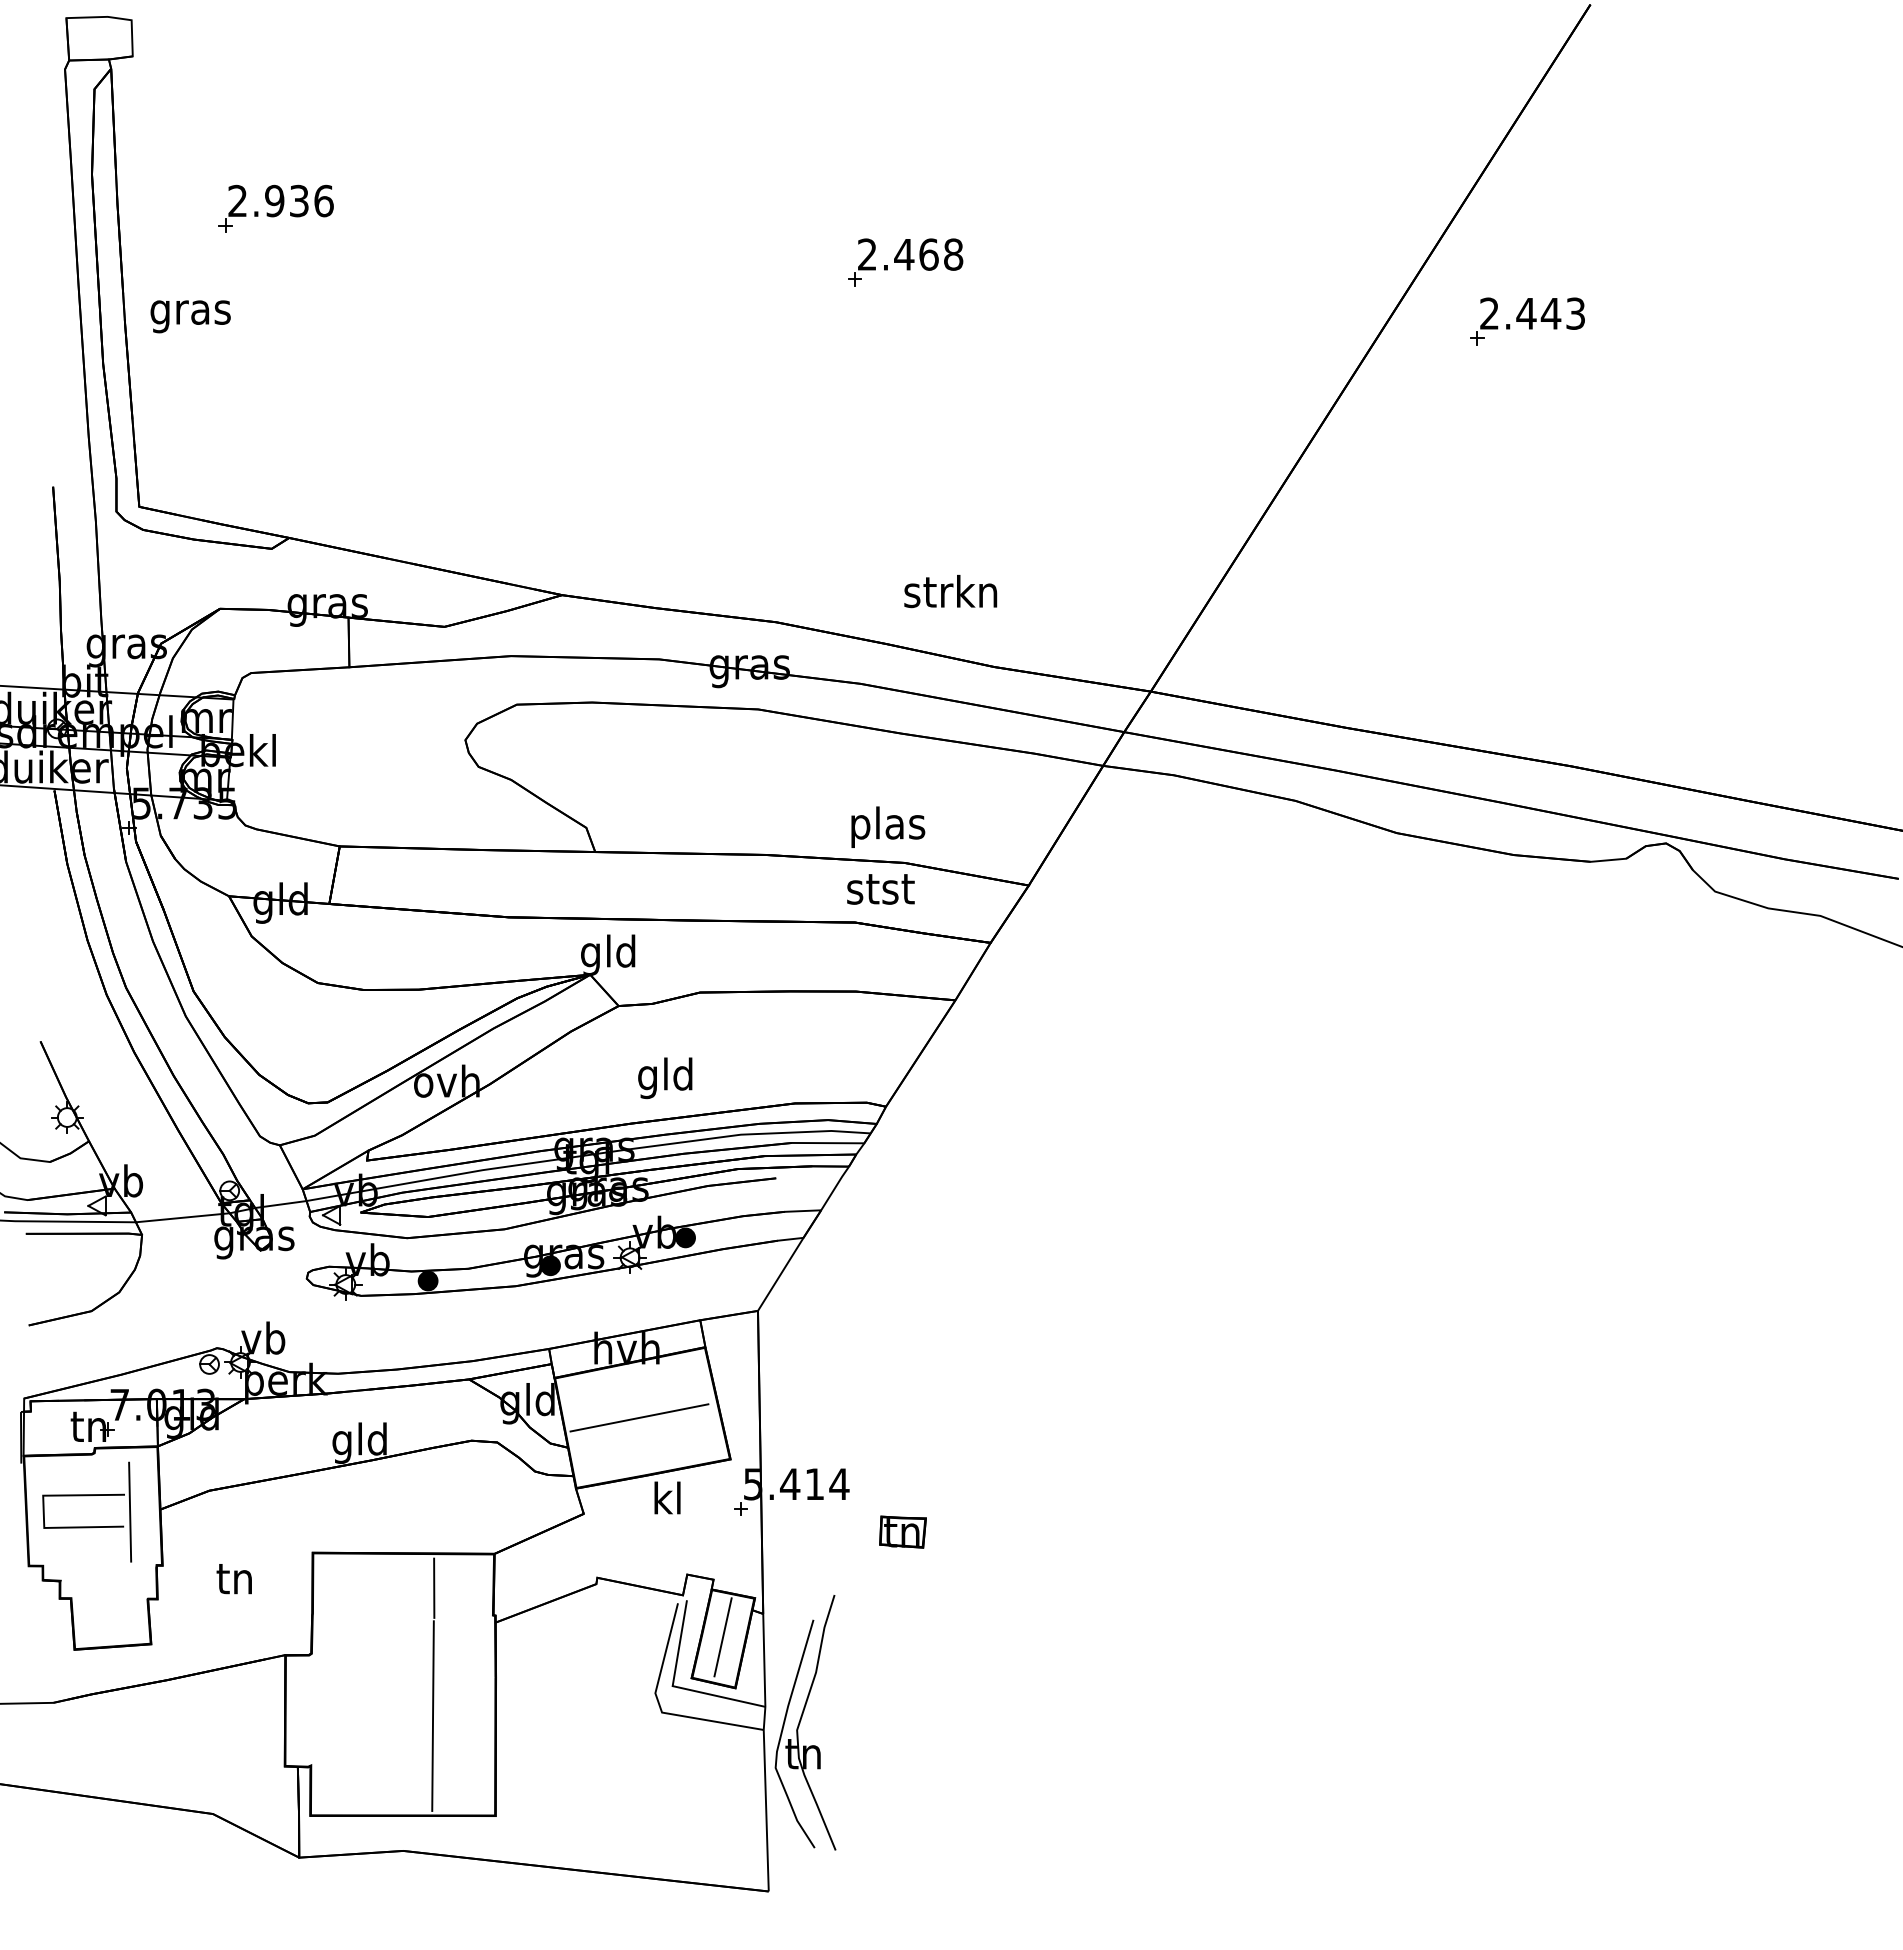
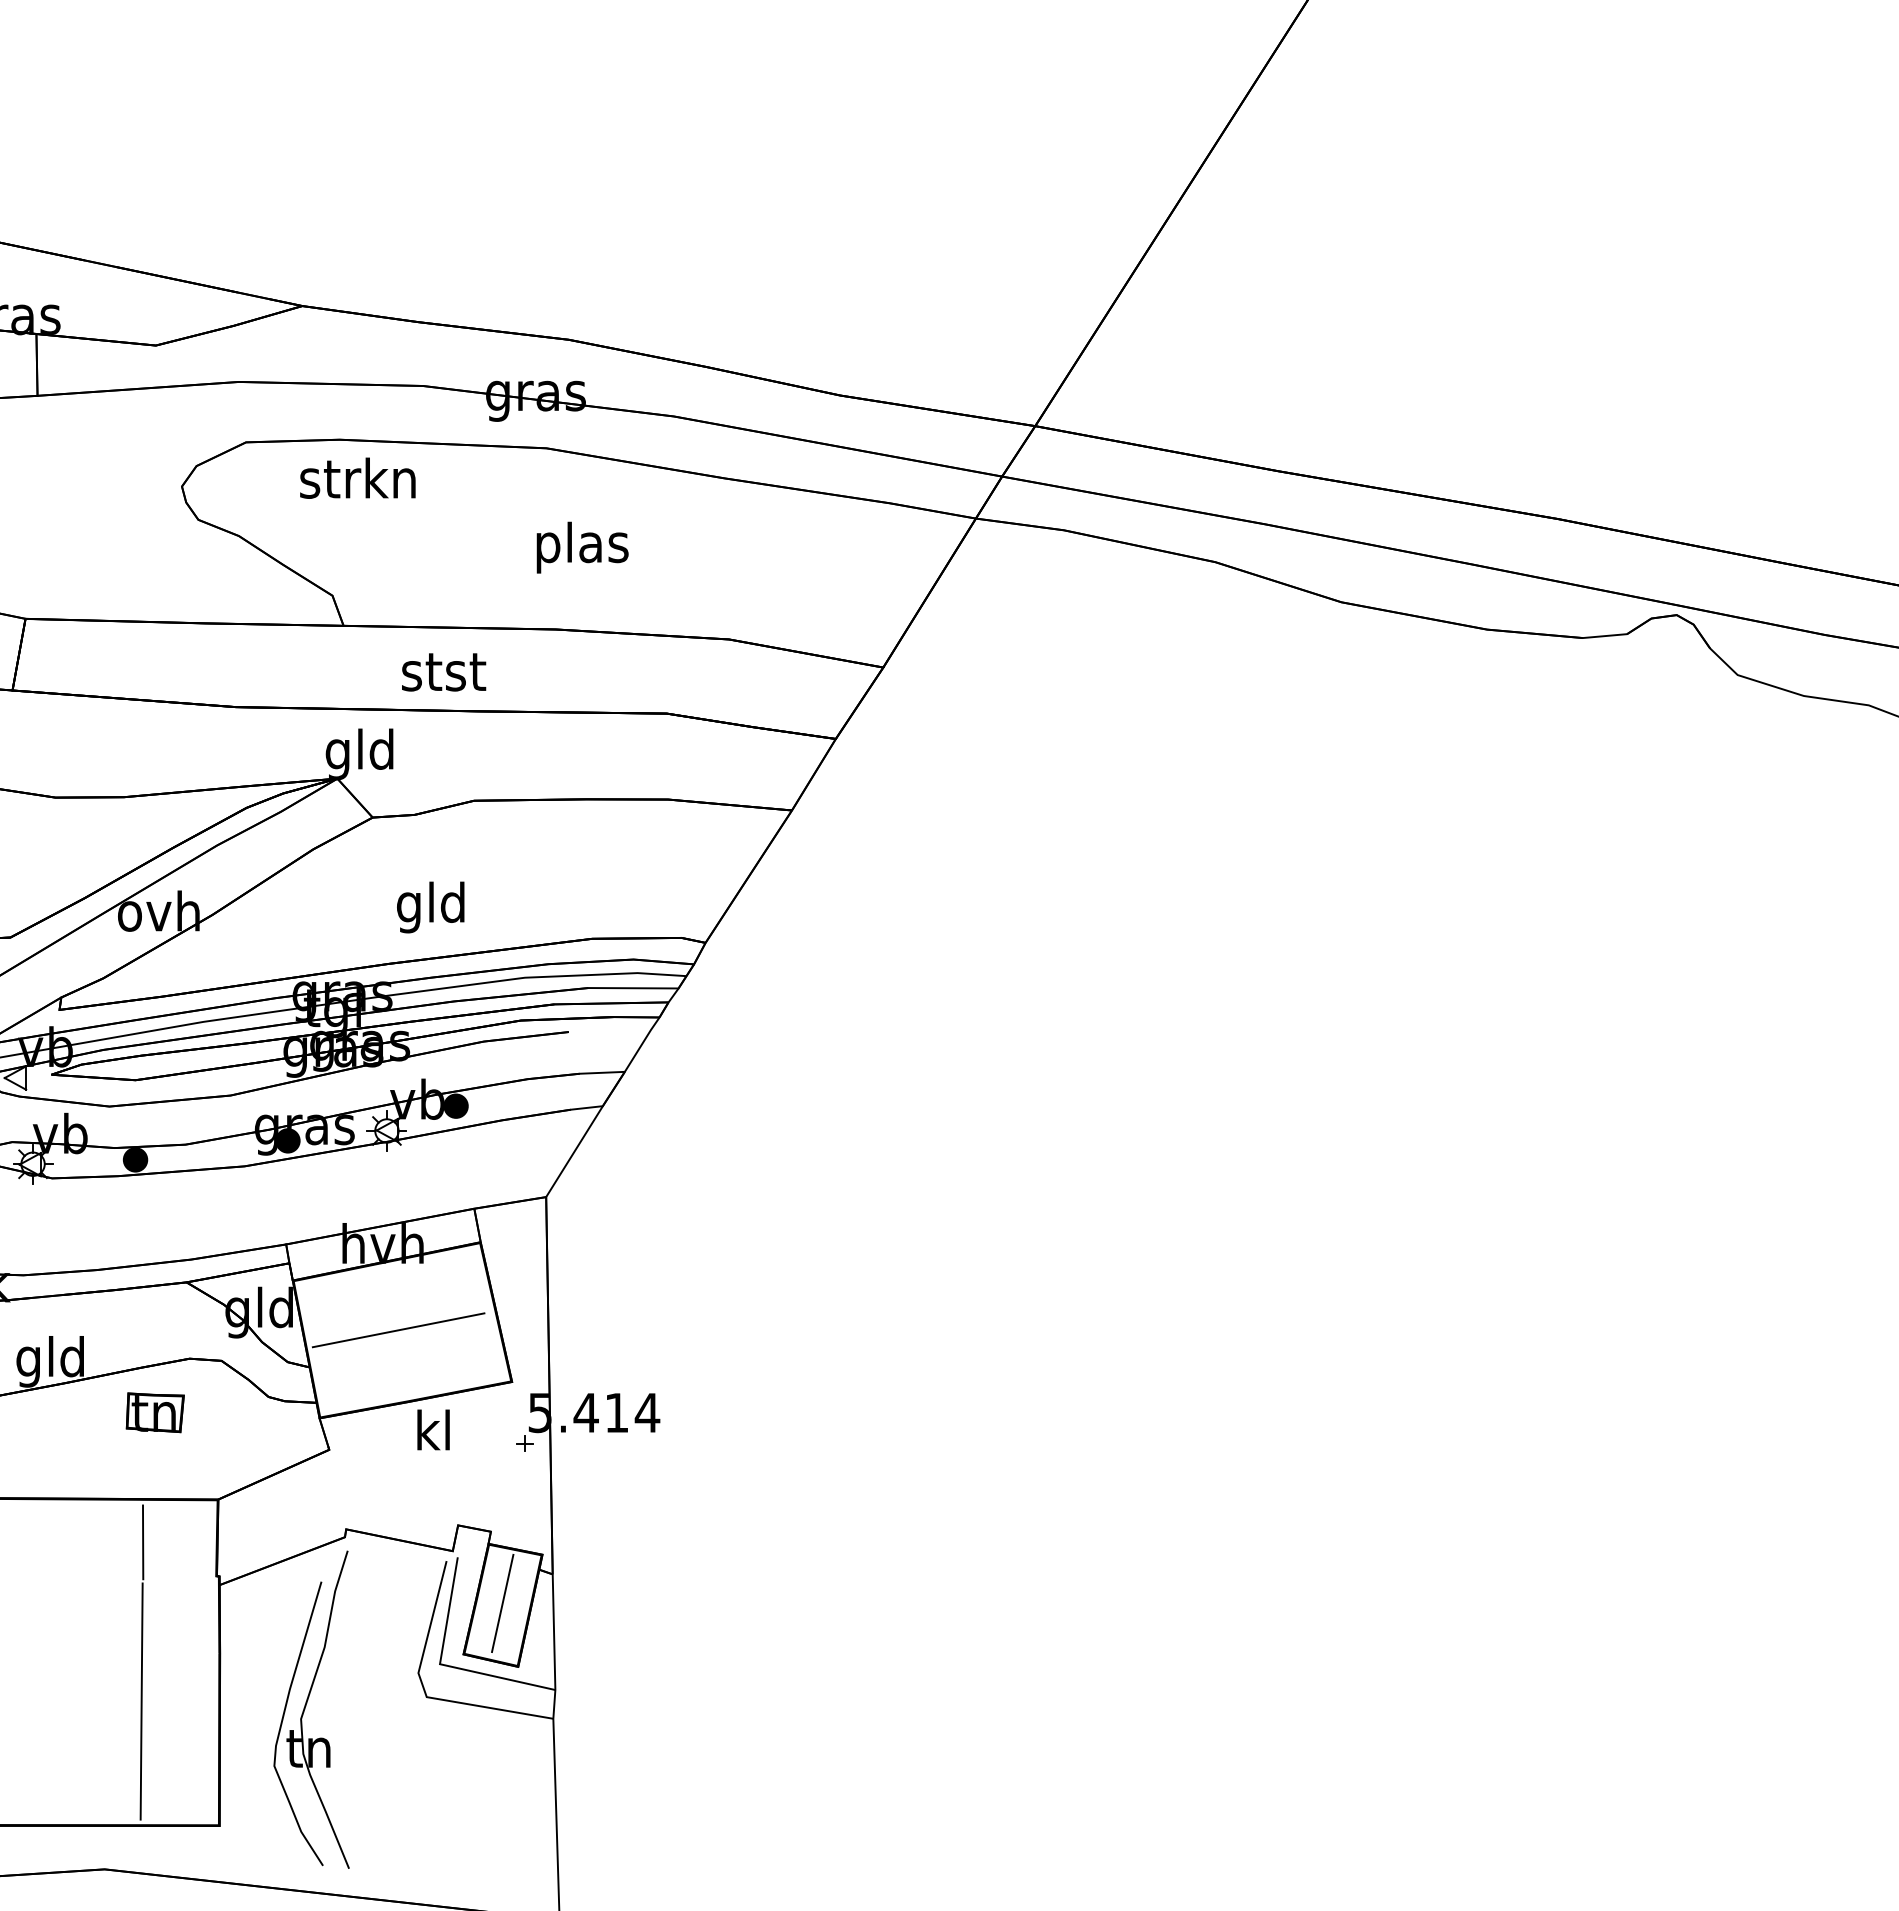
text: (950, 591) -> (357, 478), moved
text: (888, 826) -> (582, 546), moved
text: (880, 889) -> (443, 672), moved
part: (902, 1531) -> (154, 1411), moved
part: (805, 1722) -> (311, 1709), moved

